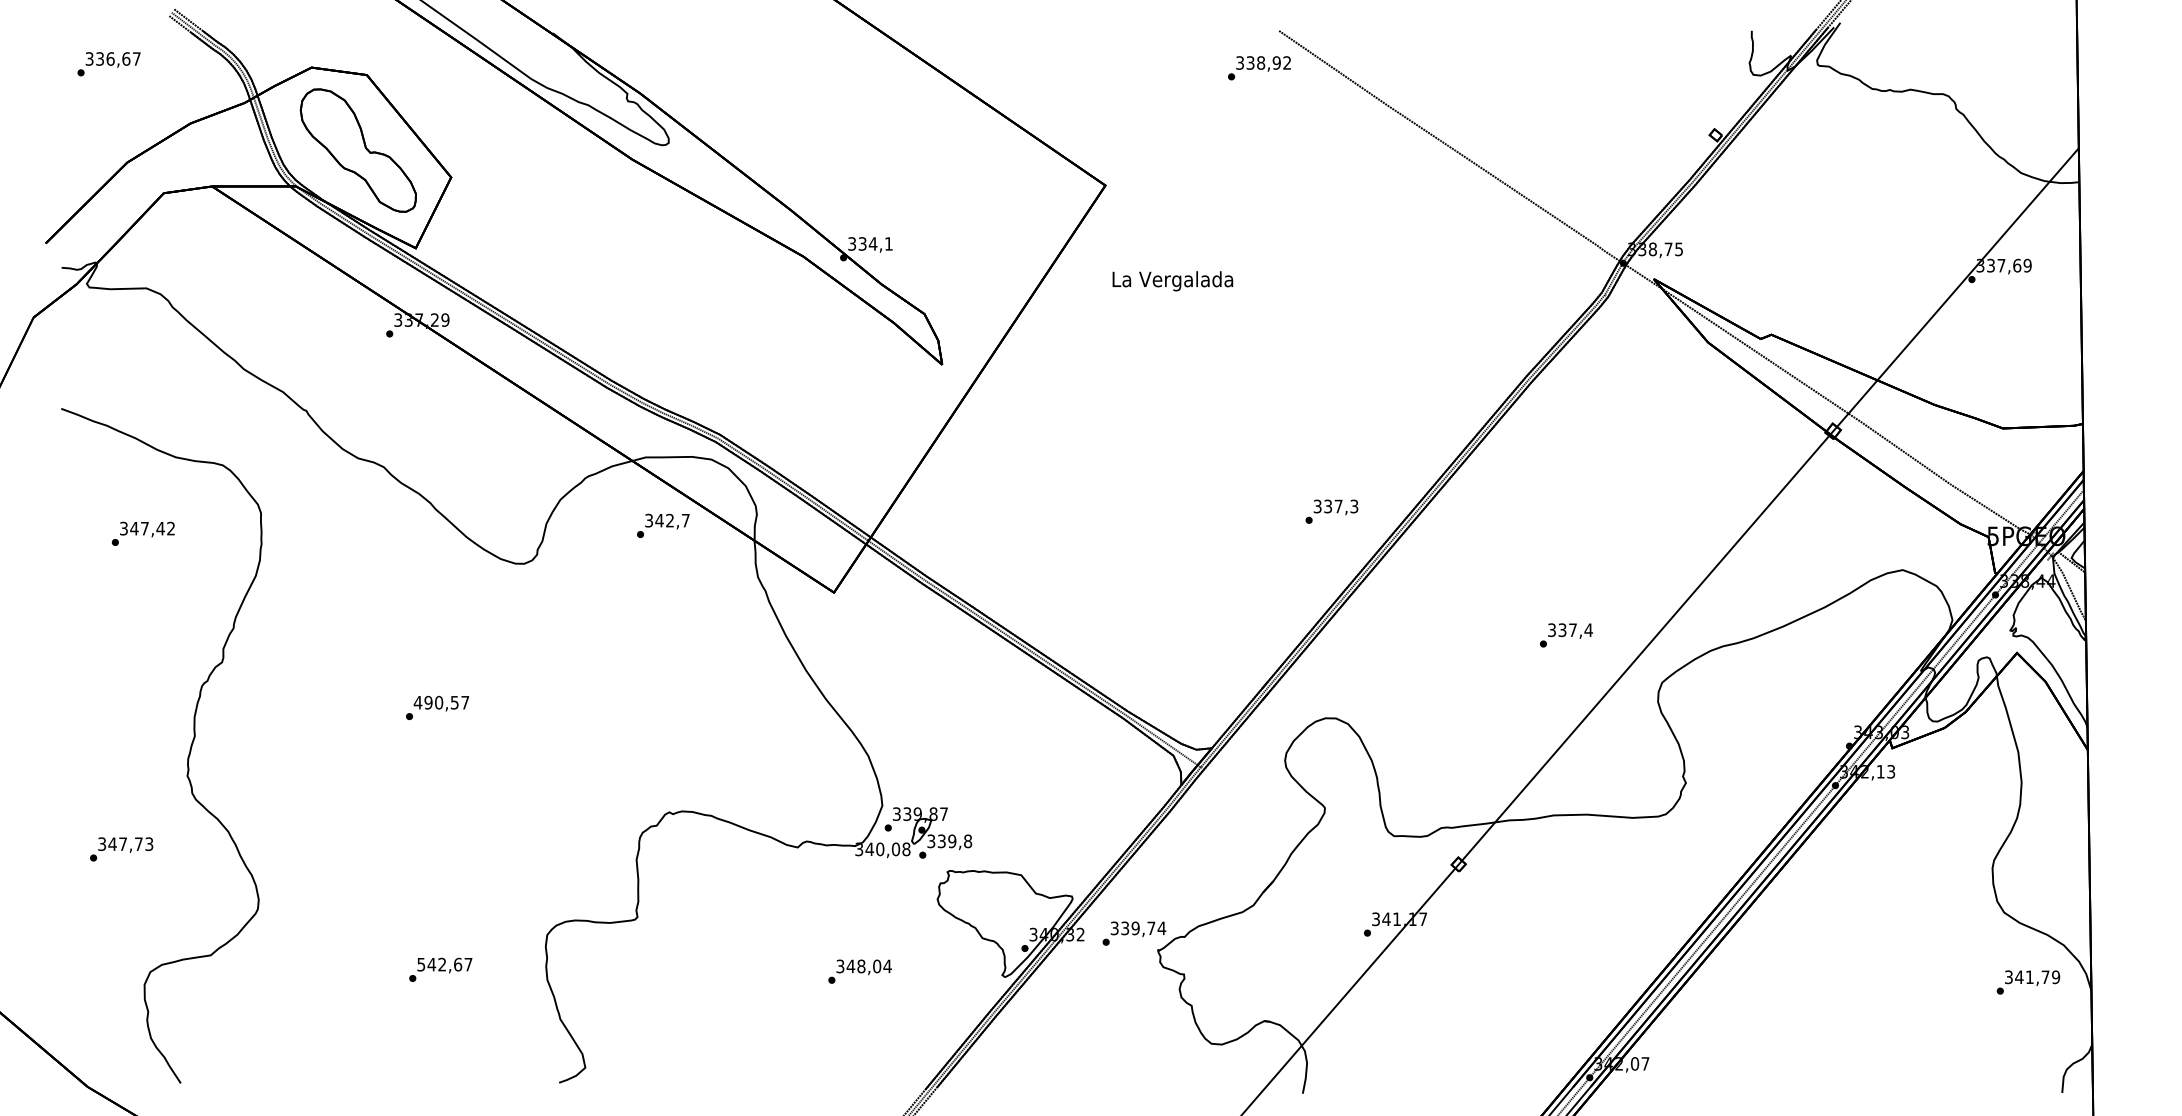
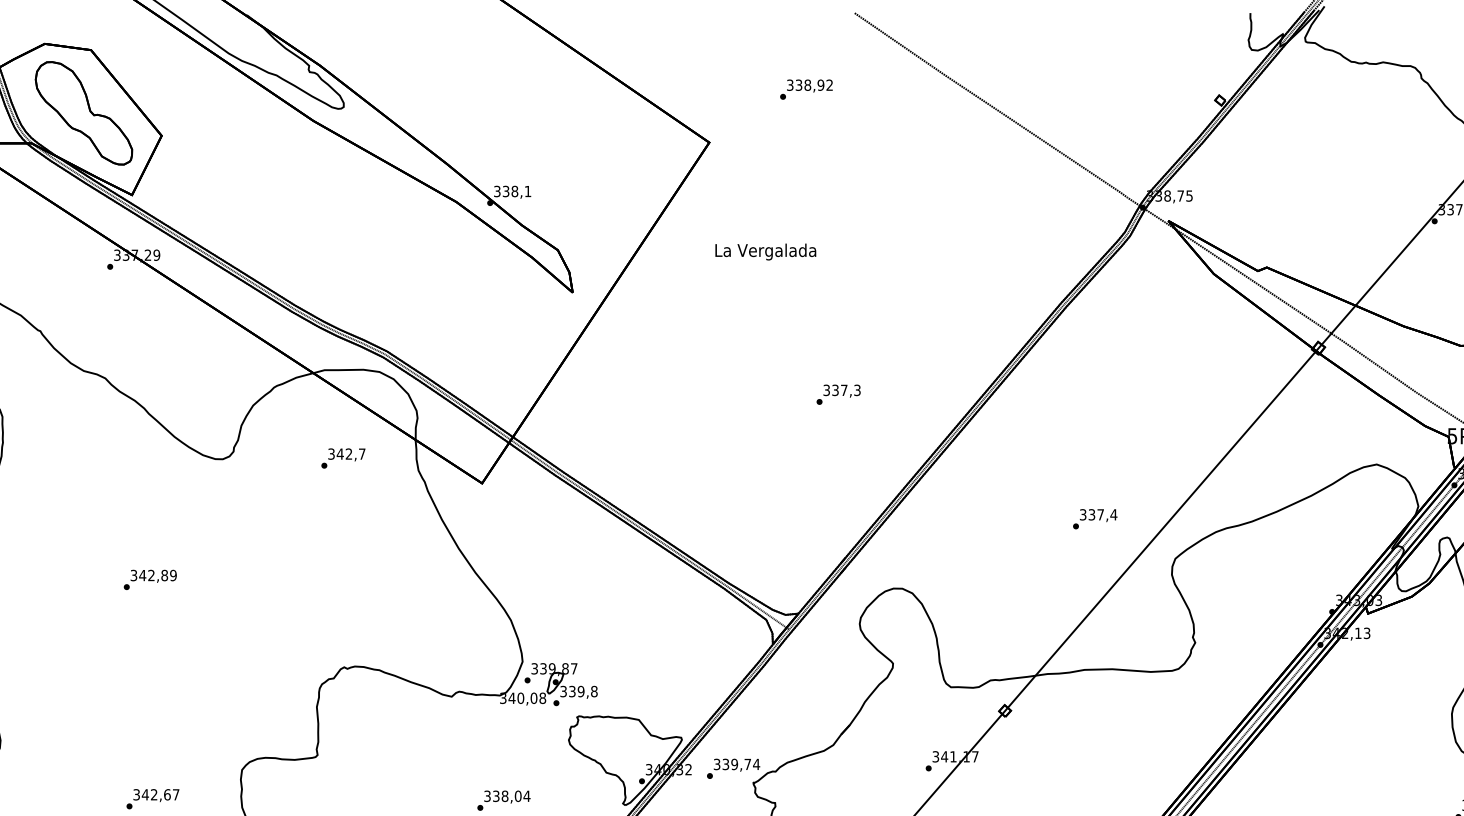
text: (1259, 68) -> (806, 89), moved
text: (872, 243) -> (514, 191), 334,1 -> 338,1
text: (1172, 281) -> (765, 252), moved
text: (1331, 511) -> (838, 394), moved
text: (663, 525) -> (343, 458), moved
text: (441, 702) -> (153, 575), 490,57 -> 342,89
text: (421, 963) -> (136, 793), 542,67 -> 342,67
text: (850, 966) -> (495, 796), 348,04 -> 338,04

